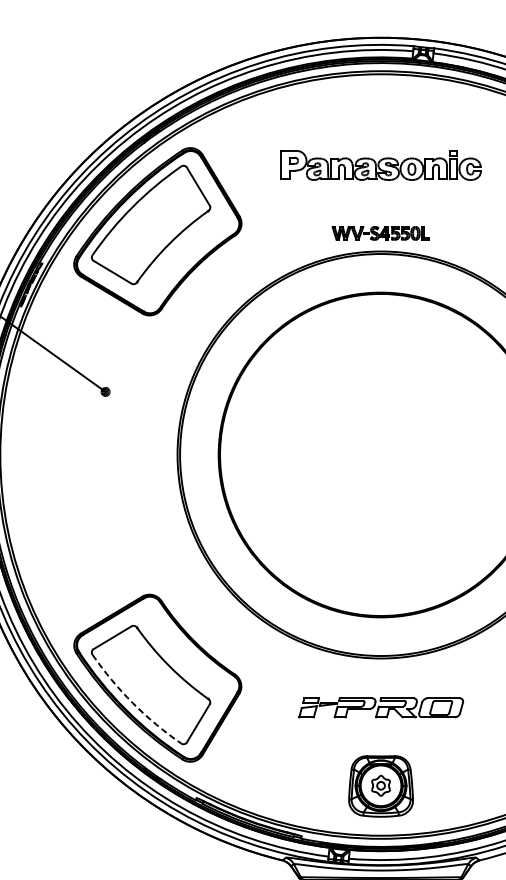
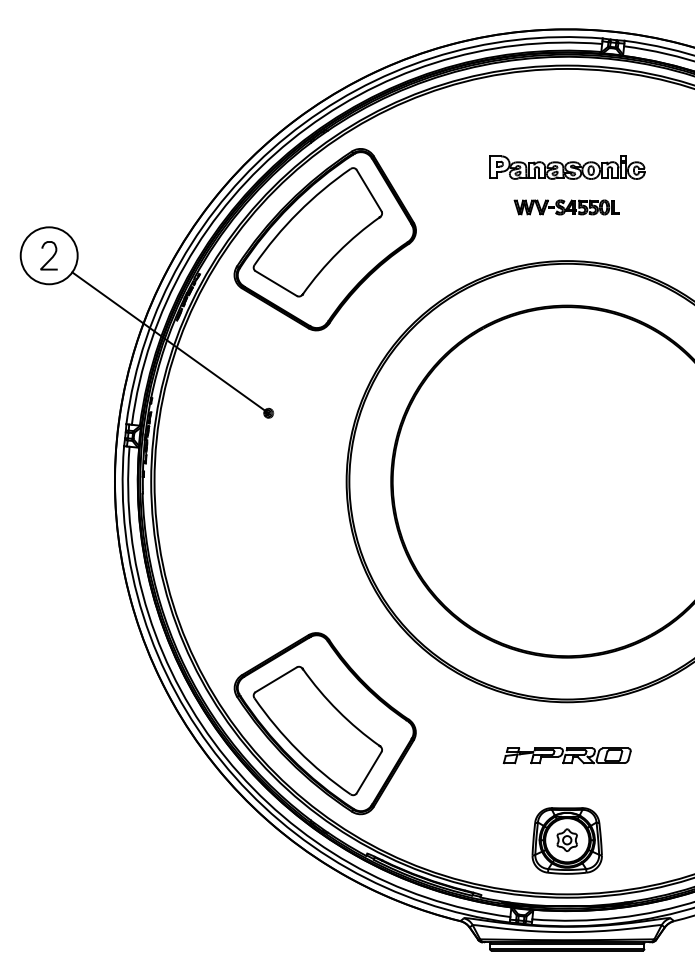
part: (381, 165) -> (567, 167), size x0.71
part: (380, 233) -> (566, 207), moved
arc: (133, 703) -> (298, 750), dashed -> solid
part: (380, 707) -> (566, 755), size x0.71

